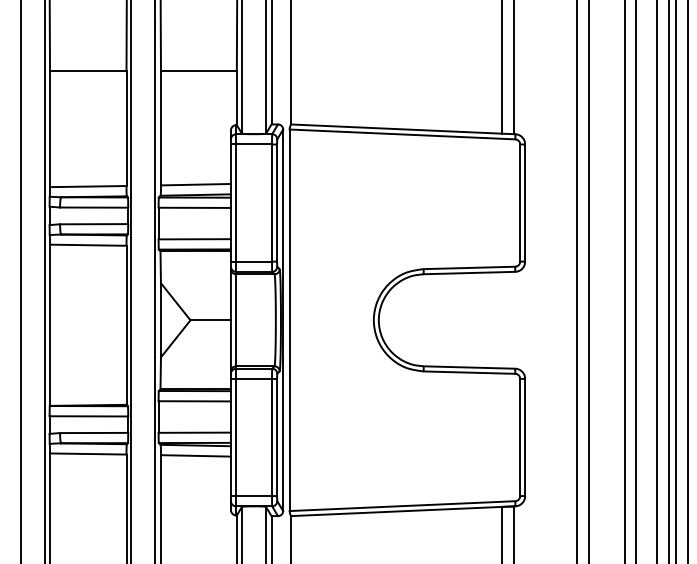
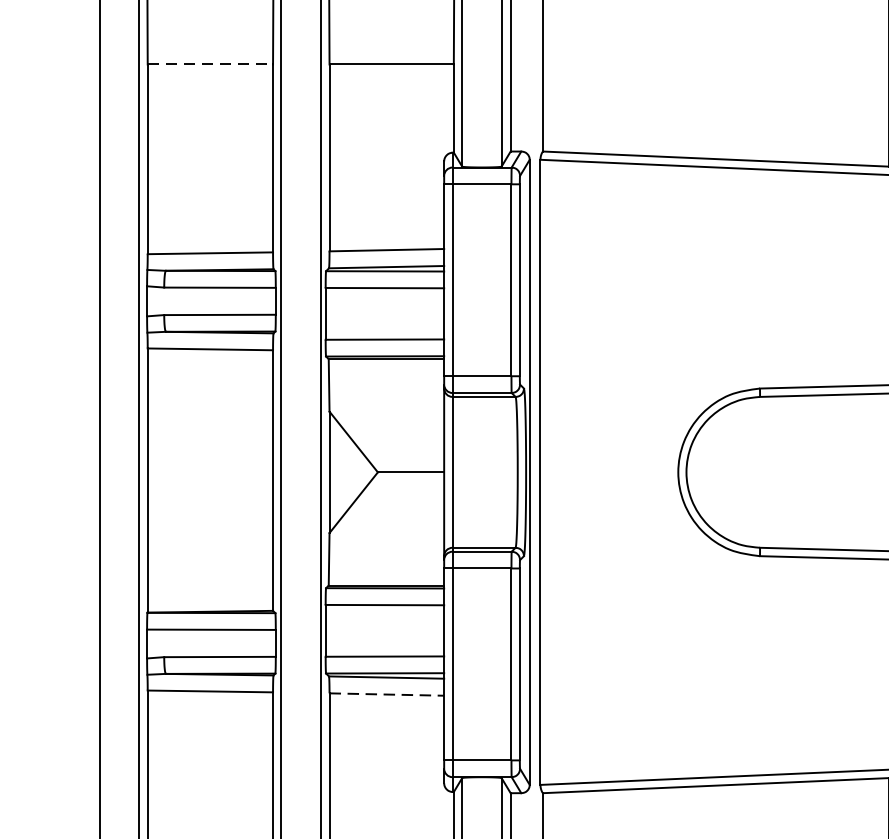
line: (88, 71) -> (210, 64), solid -> dashed
line: (195, 455) -> (386, 693), solid -> dashed

